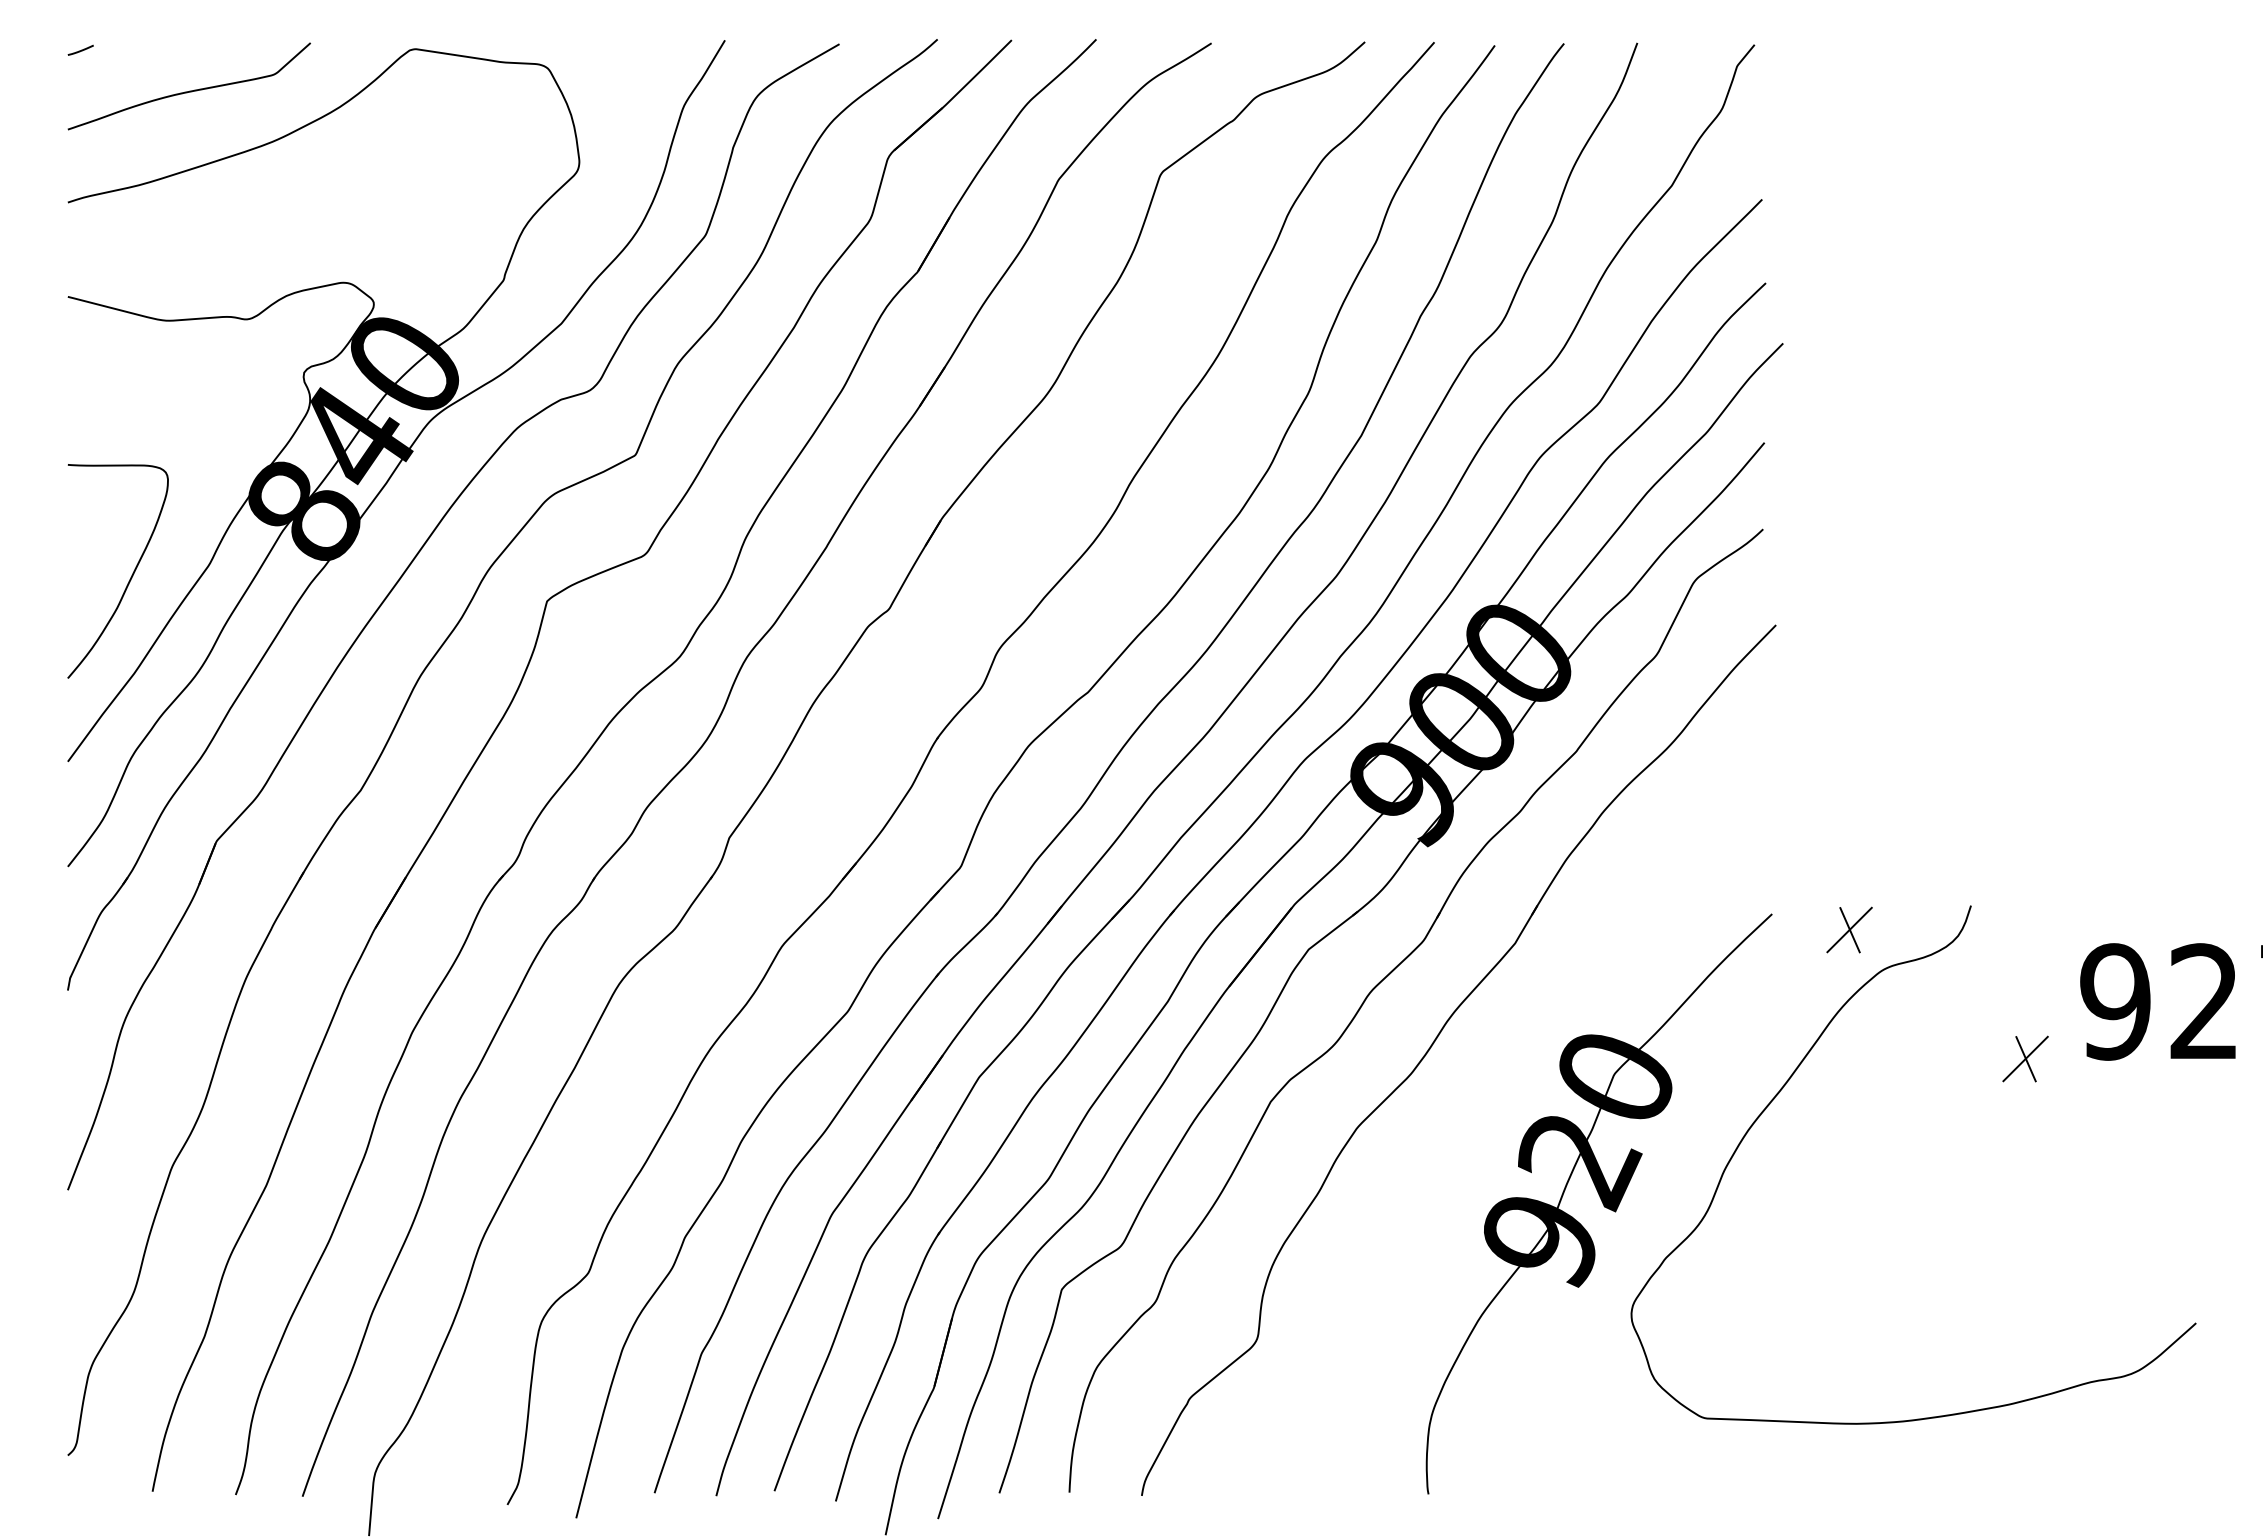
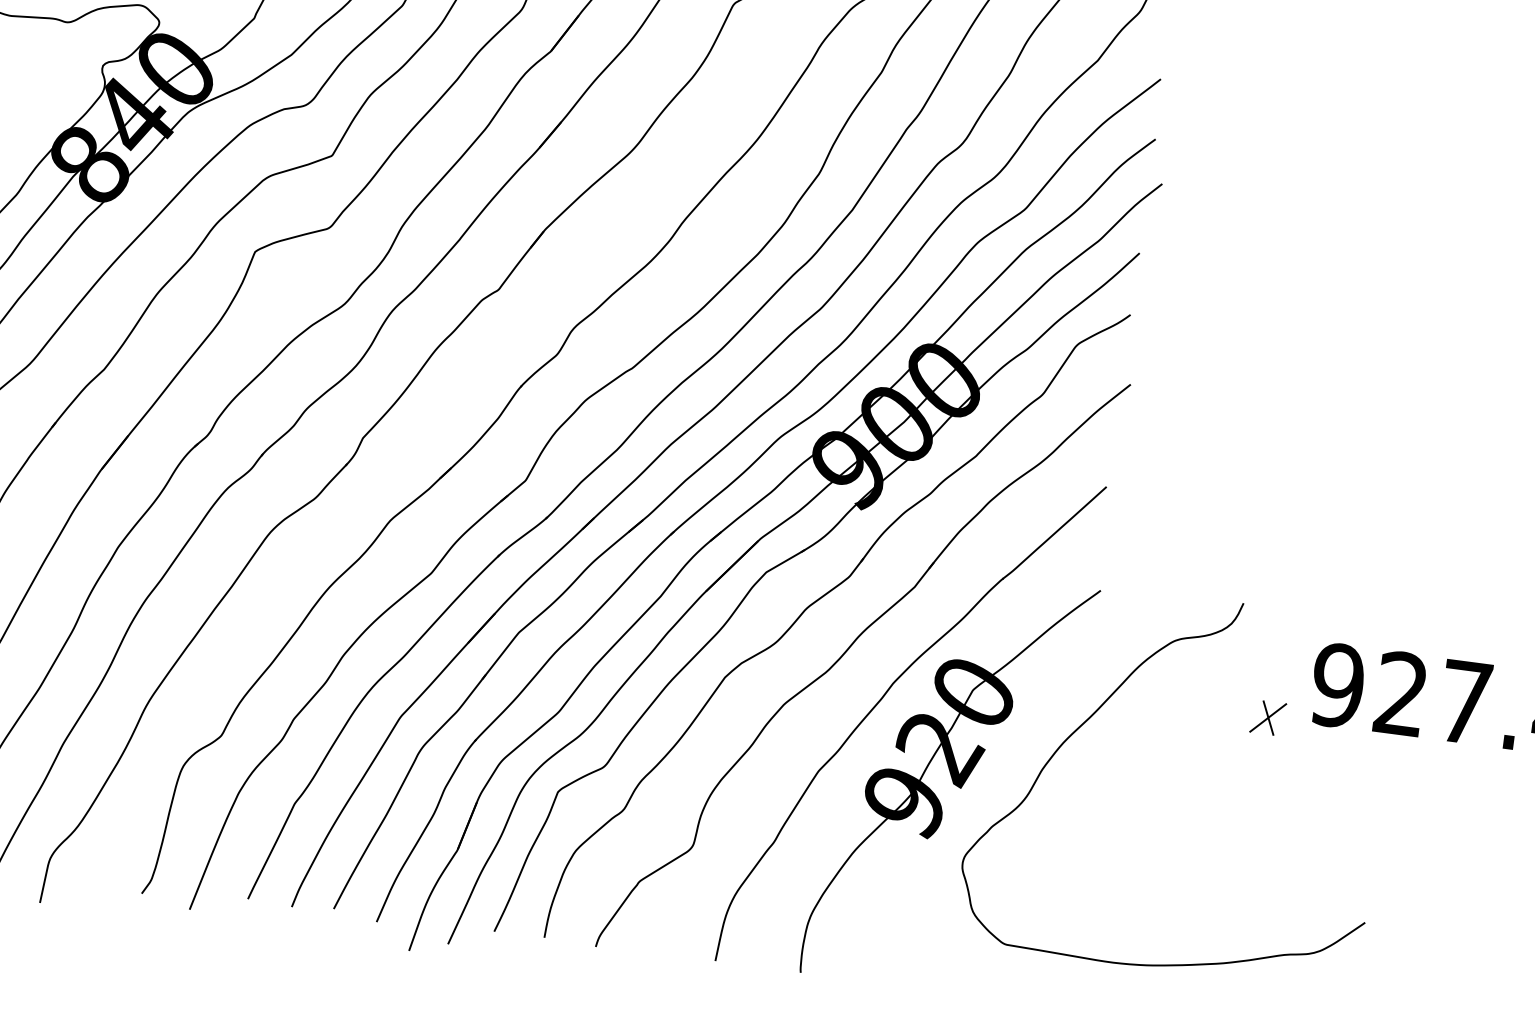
part: (1849, 929) -> (1154, 608), removed
part: (1490, 1104) -> (881, 700), added

